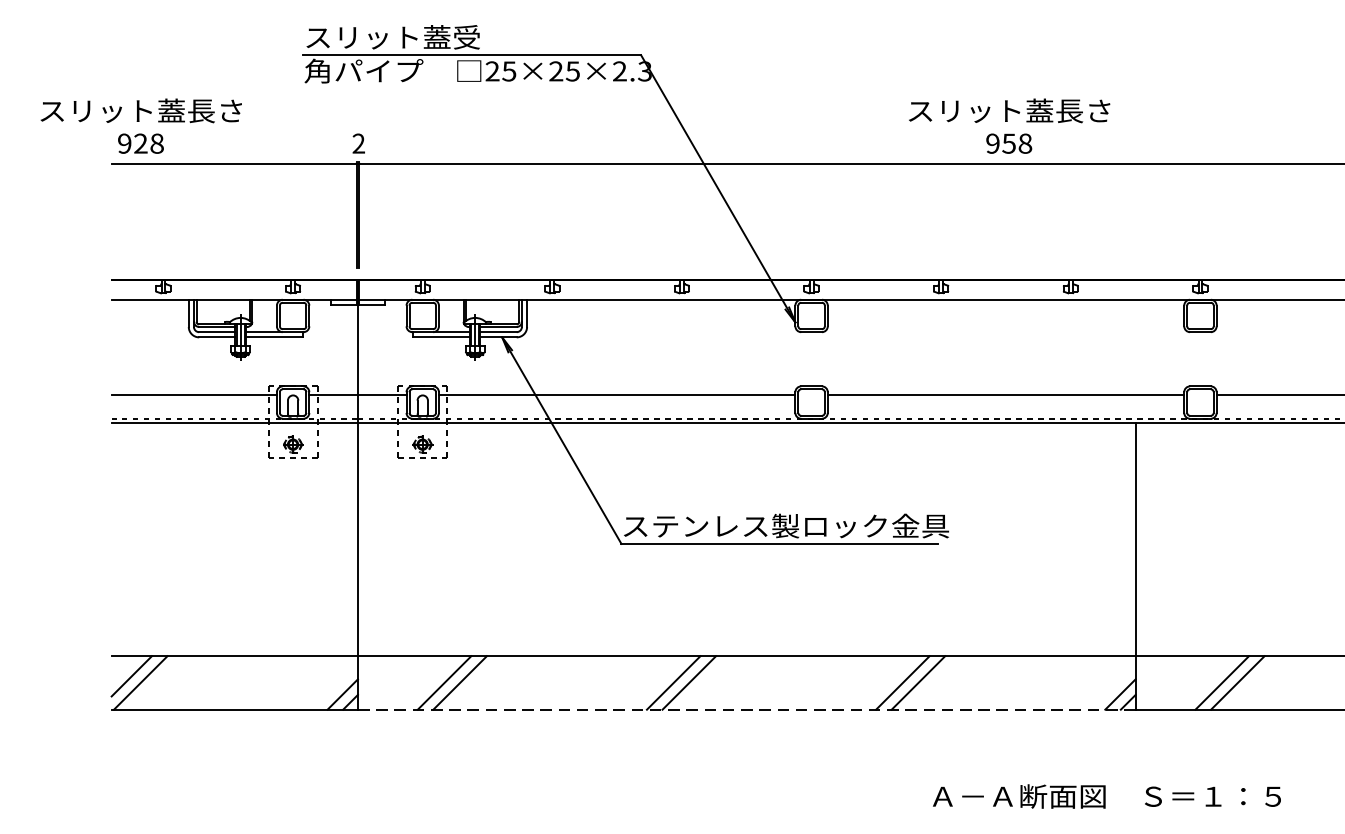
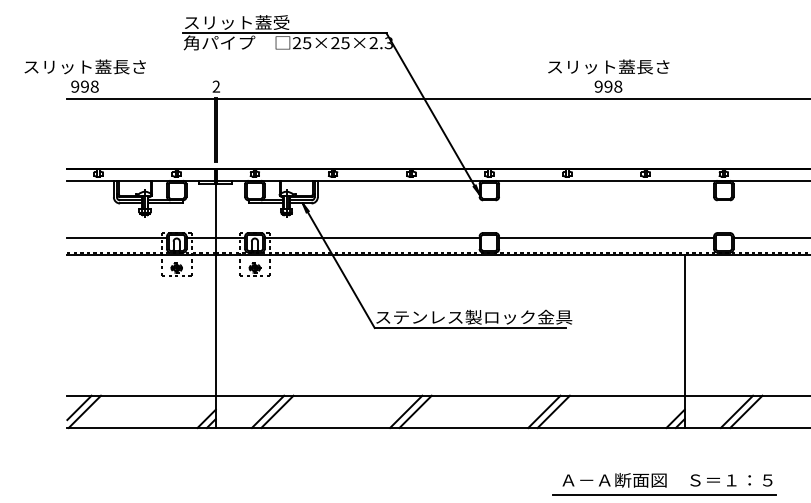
text: (140, 143) -> (84, 86), 928 -> 998
text: (1009, 143) -> (608, 86), 958 -> 998
line: (747, 708) -> (450, 427), dashed -> solid
line: (1100, 820) -> (663, 494), added

